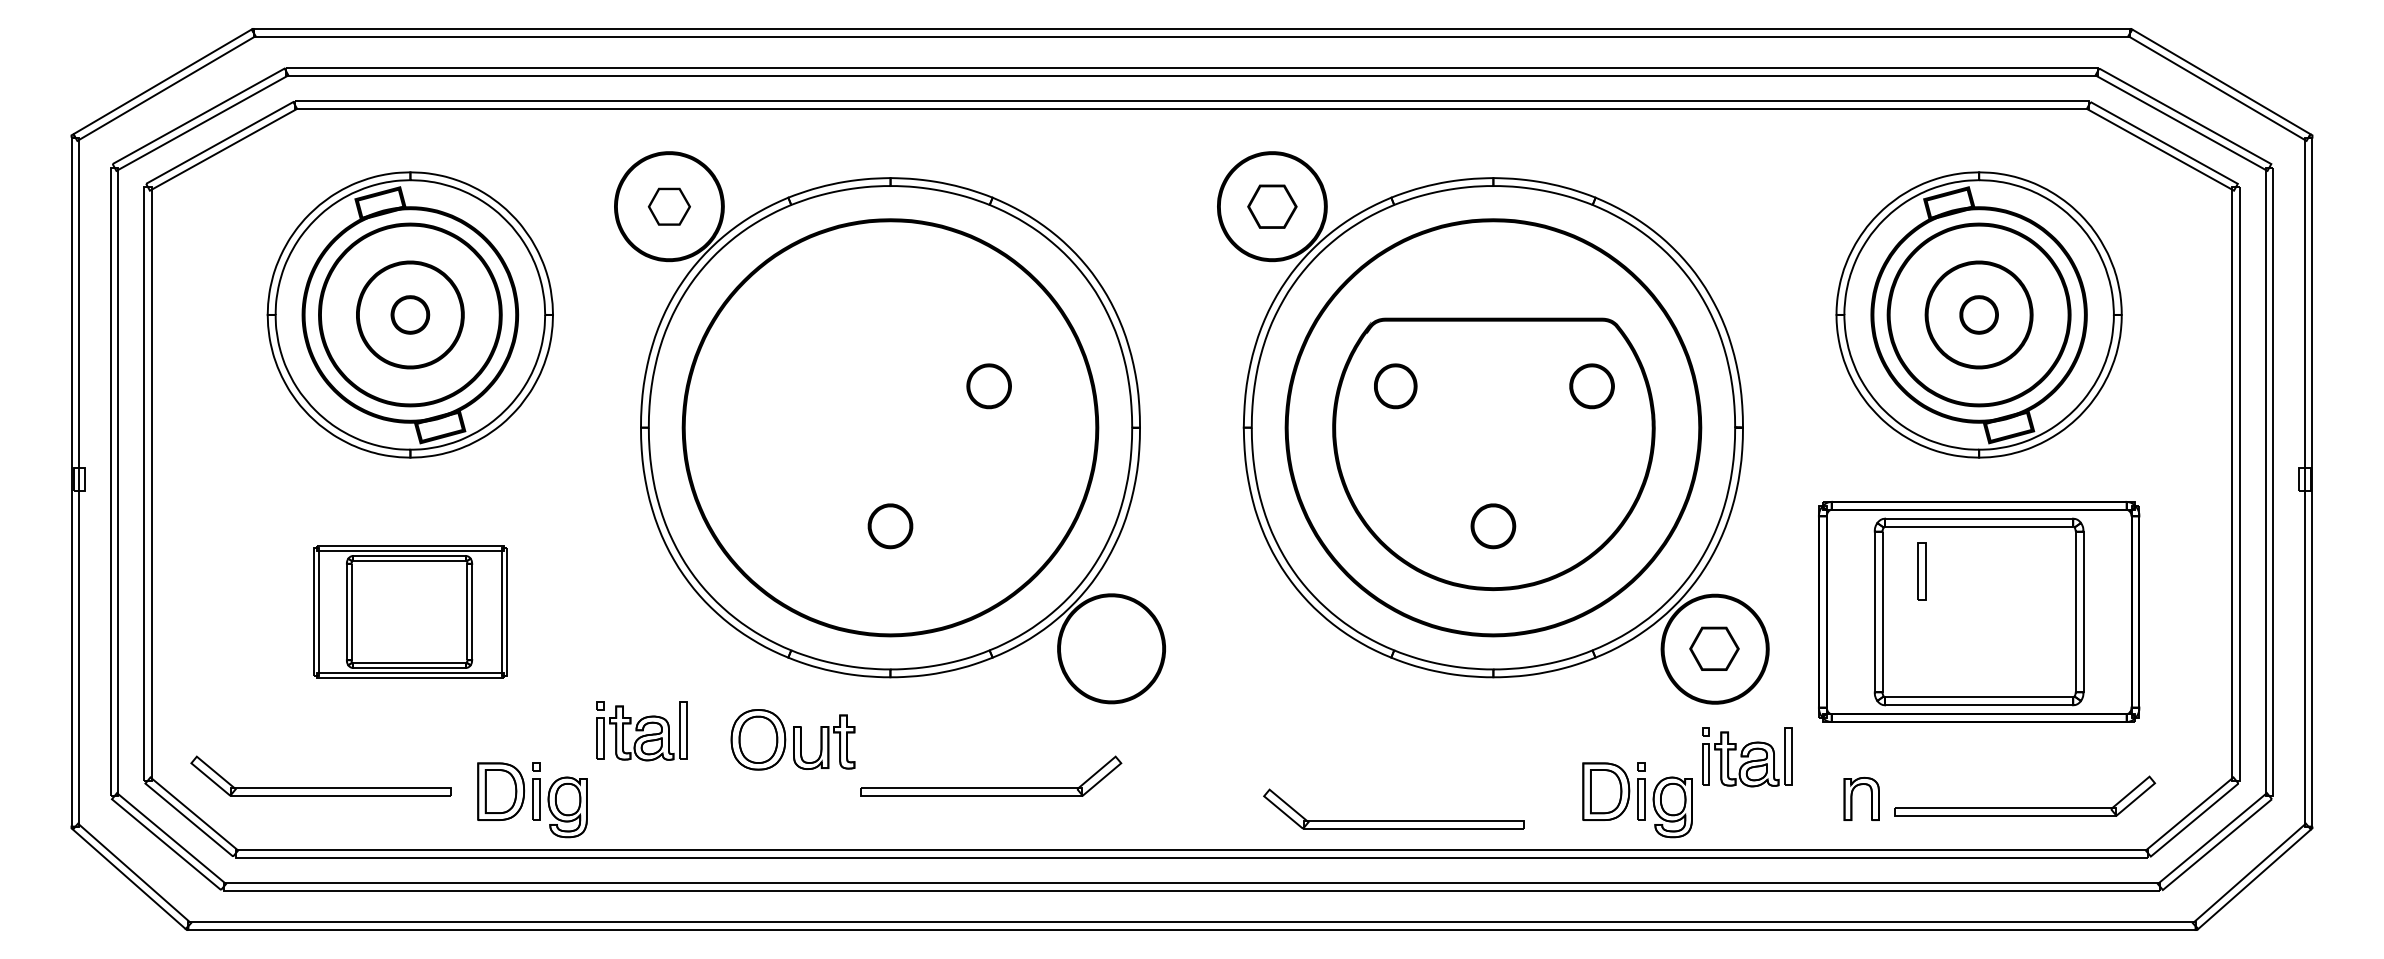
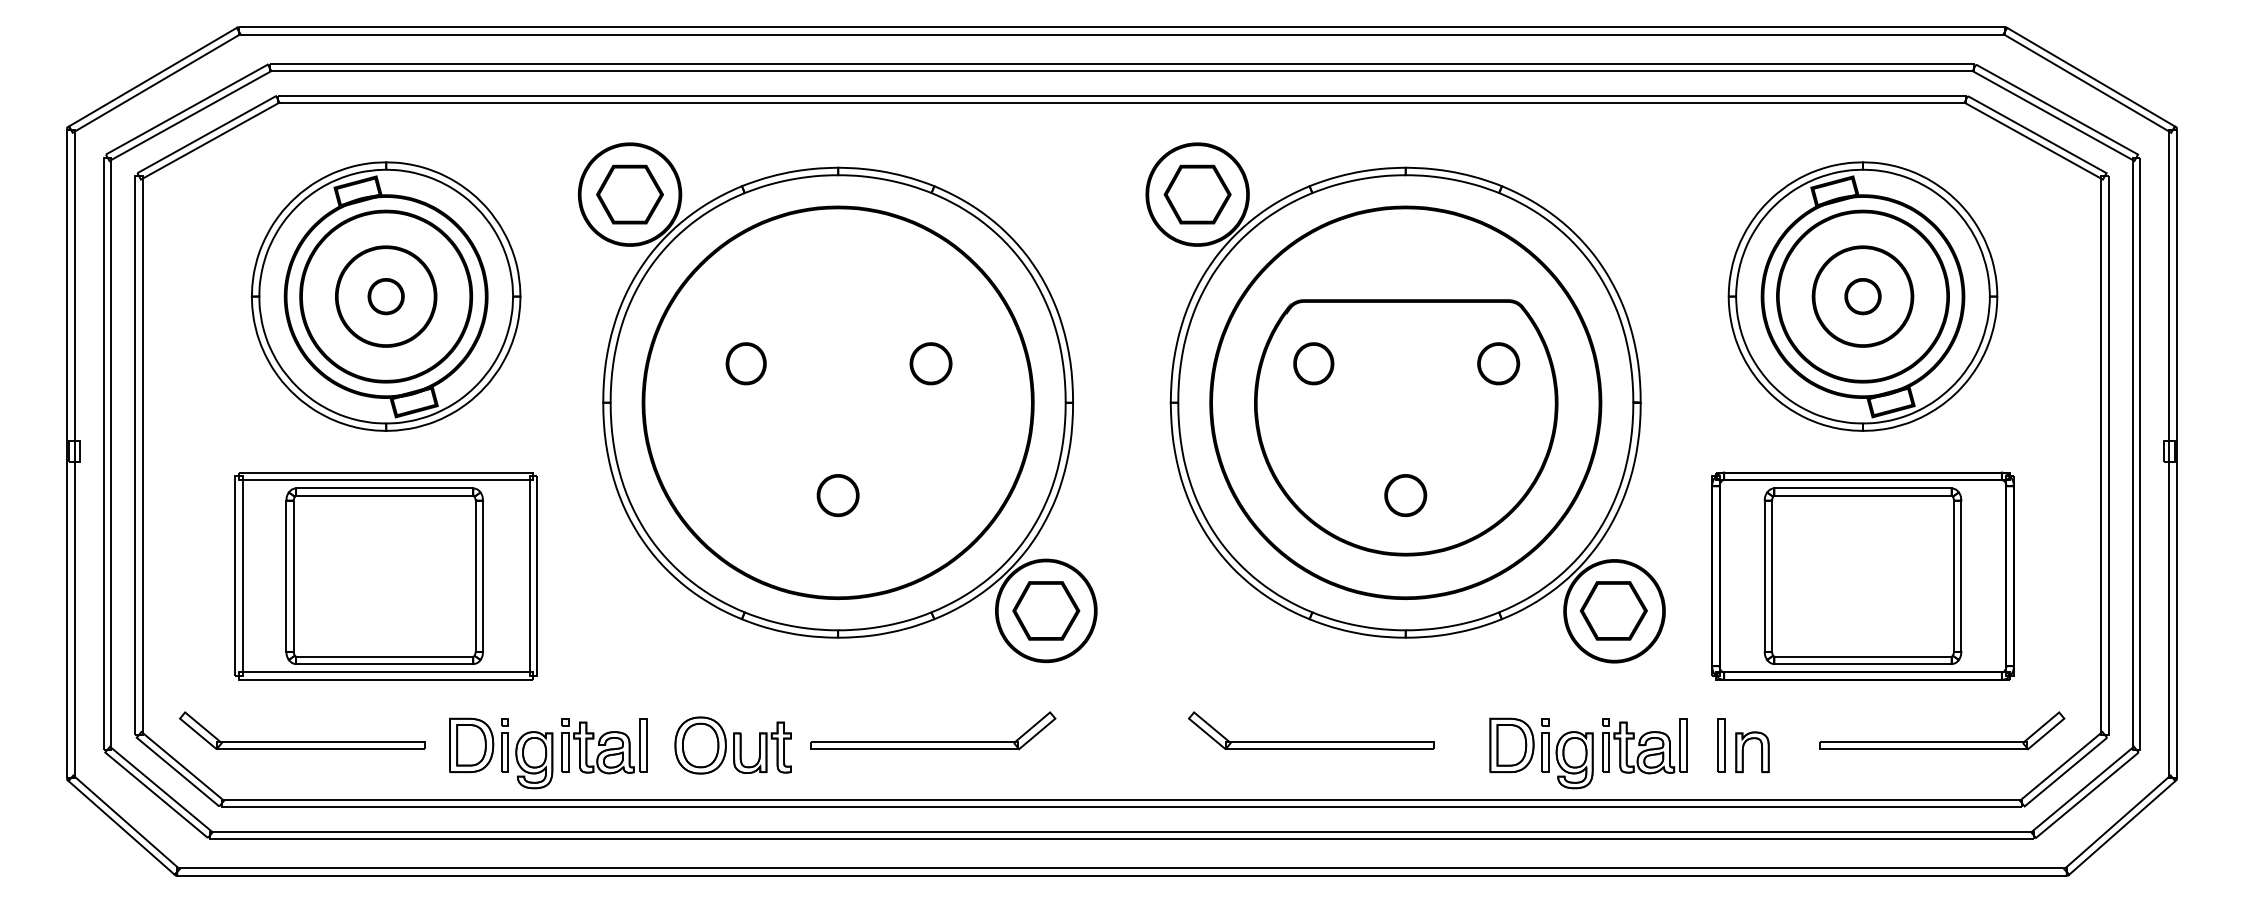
part: (669, 206) -> (630, 194), size x1.67
part: (1272, 206) -> (1197, 194), size x1.43
part: (792, 386) -> (745, 363), added
part: (1921, 571) -> (1721, 745), moved
part: (410, 611) -> (386, 575), size x1.67
part: (1111, 648) -> (1046, 610), added
part: (1714, 648) -> (1613, 610), size x1.43
part: (641, 731) -> (603, 746), moved
part: (792, 739) -> (732, 745), moved
part: (1747, 757) -> (1644, 746), moved
part: (2025, 807) -> (1942, 741), moved
part: (1393, 820) -> (1310, 741), moved

